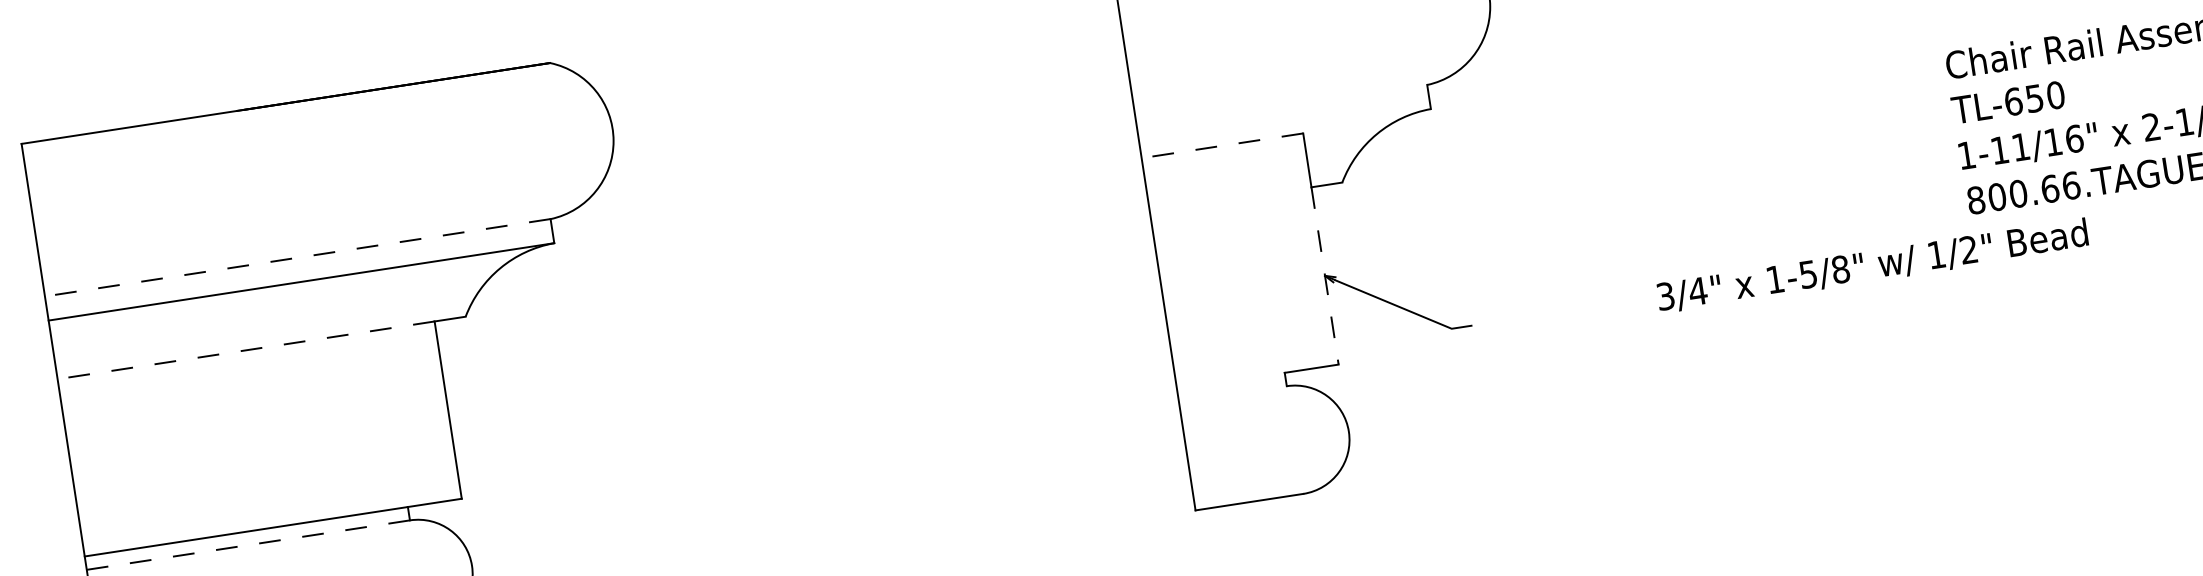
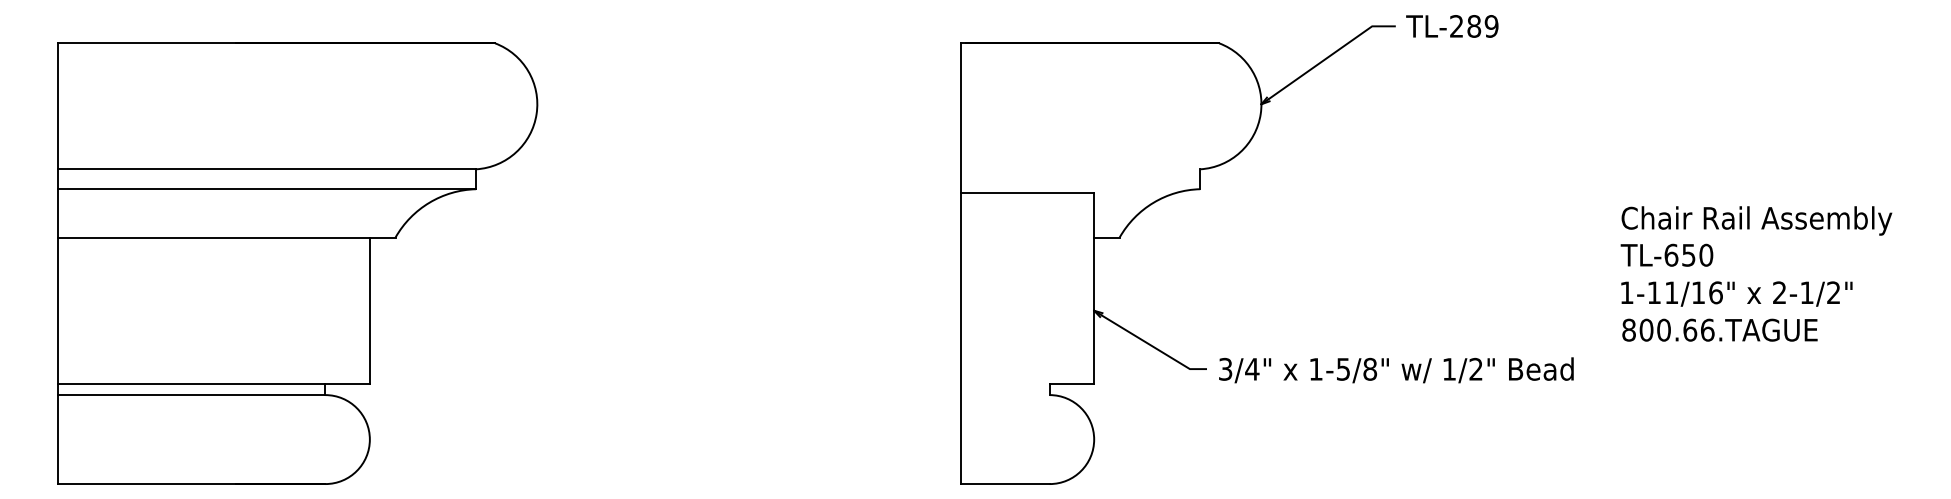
line: (1222, 146) -> (1027, 193), dashed -> solid
line: (298, 258) -> (267, 169), dashed -> solid
text: (1872, 266) -> (1396, 370), moved
line: (1325, 276) -> (1094, 311), dashed -> solid
line: (246, 350) -> (214, 237), dashed -> solid
line: (247, 545) -> (191, 395), dashed -> solid

